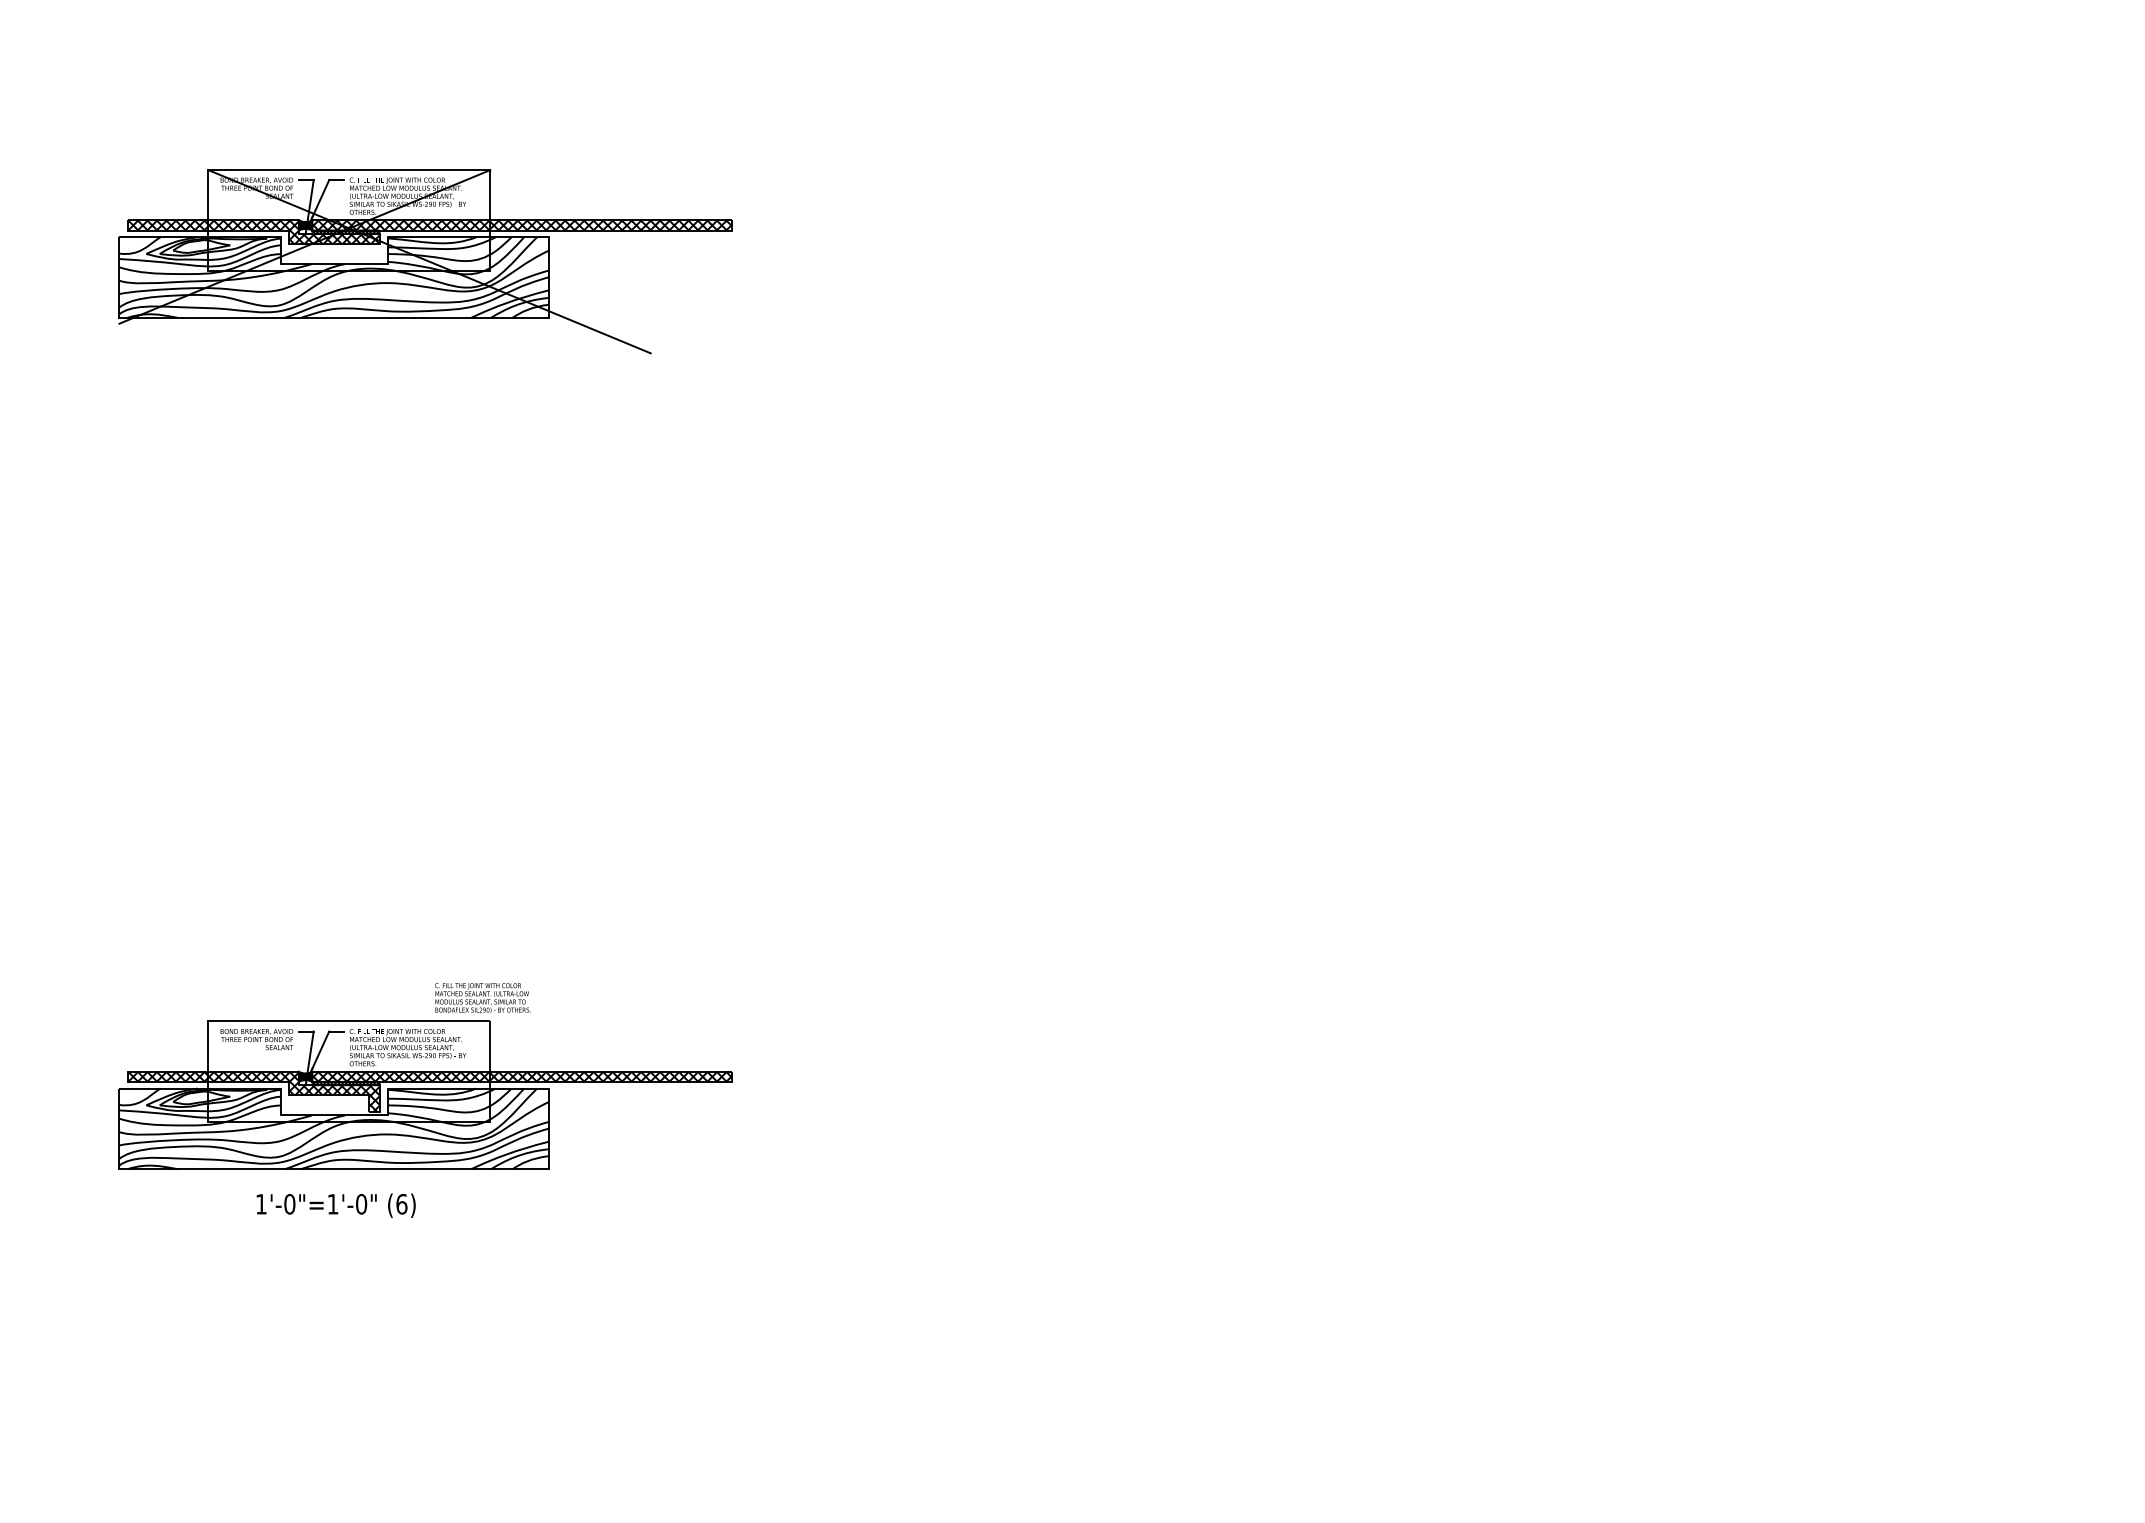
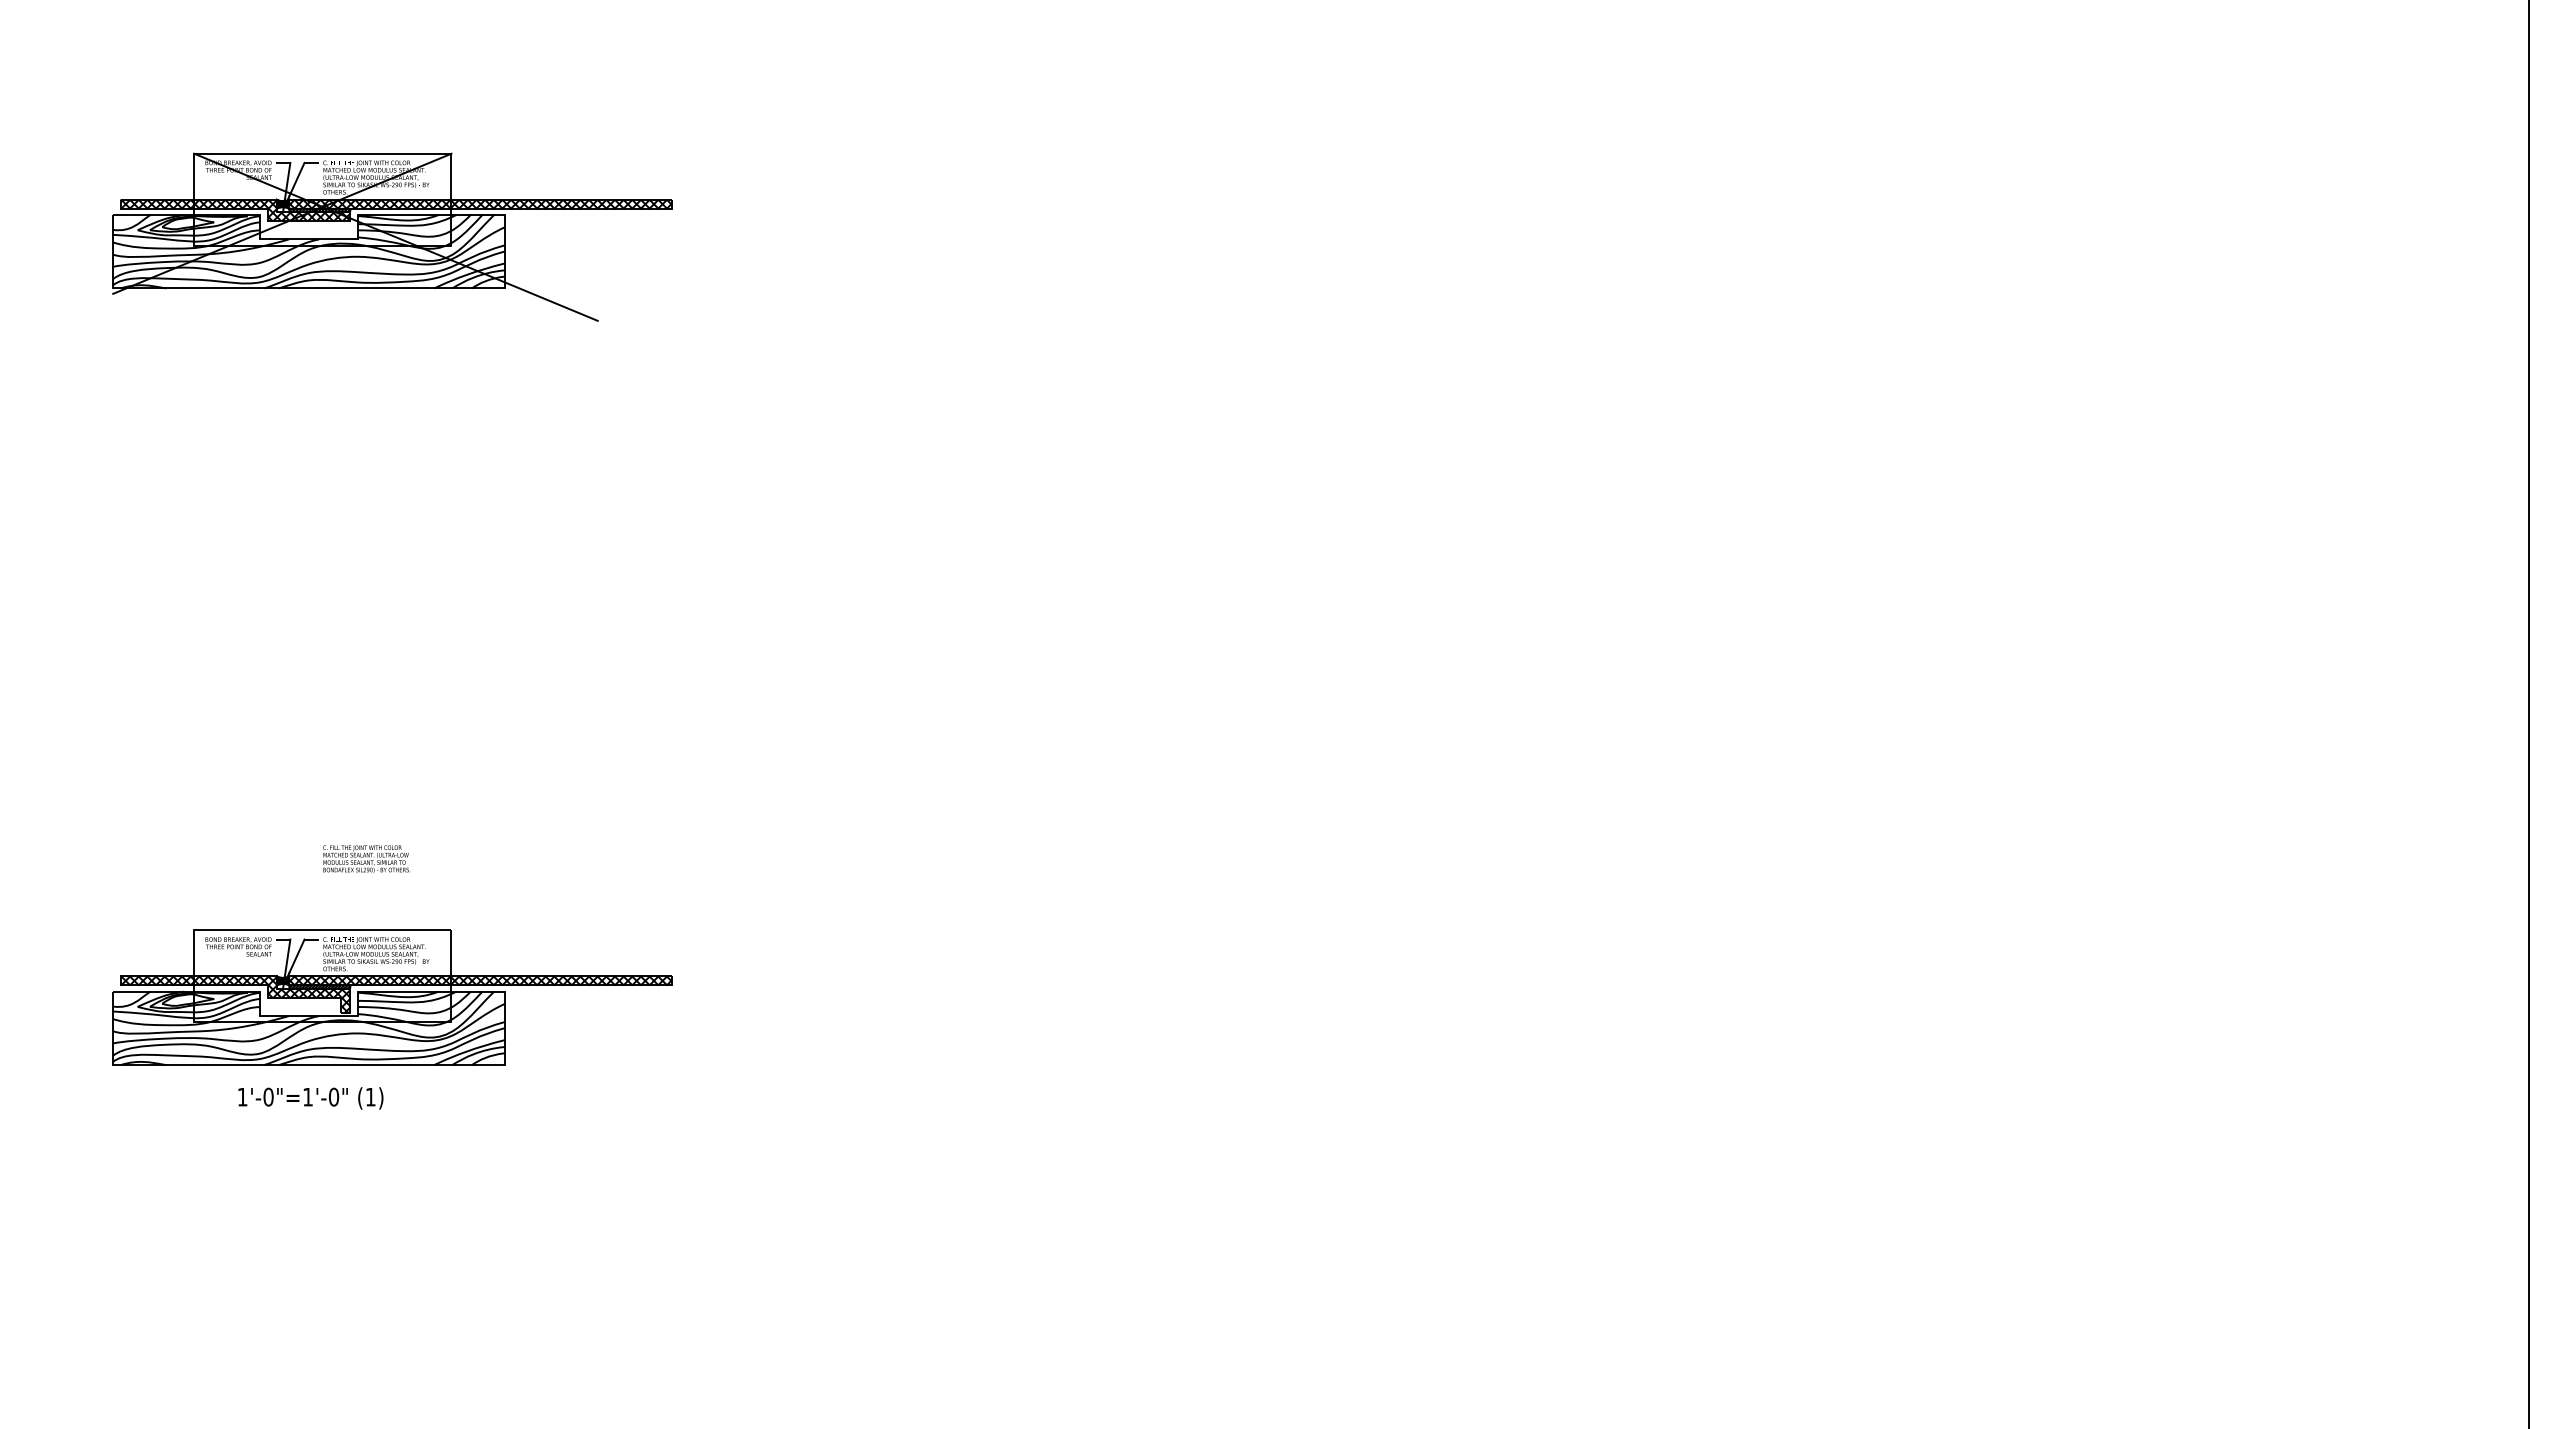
text: (482, 997) -> (366, 858), moved
text: (401, 1203) -> (370, 1096), (6) -> (1)

